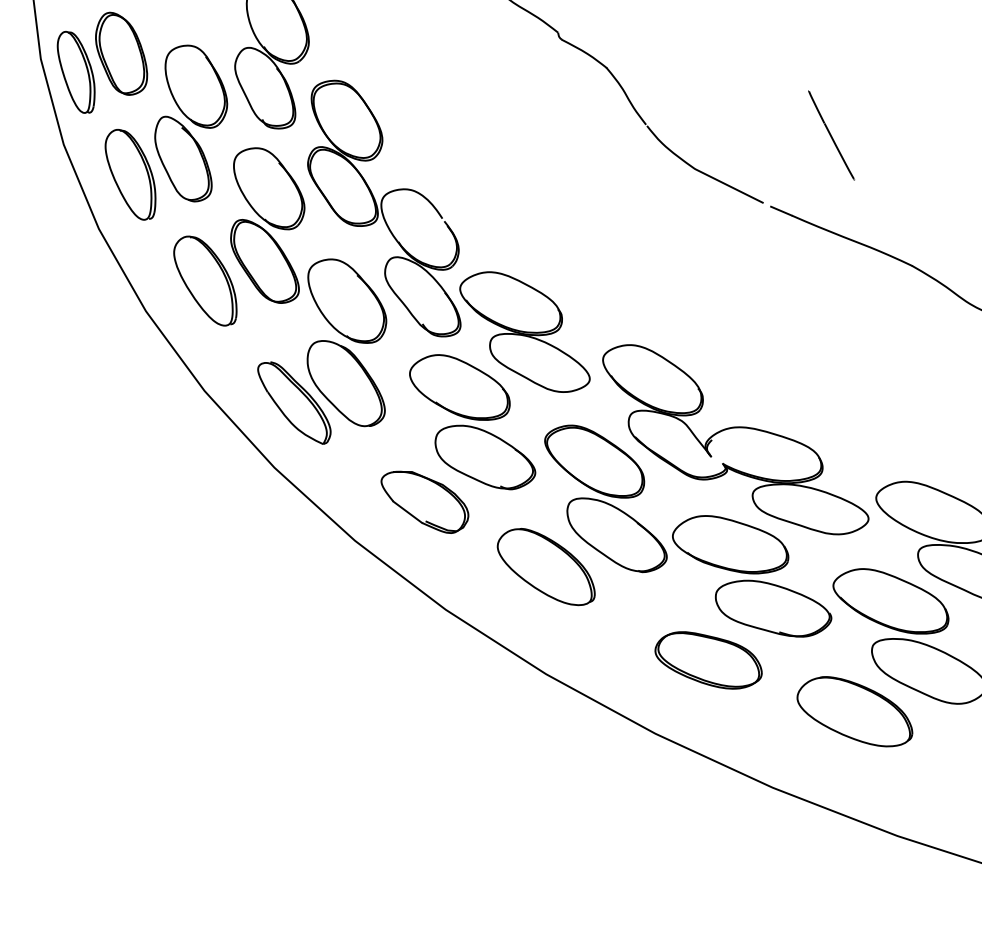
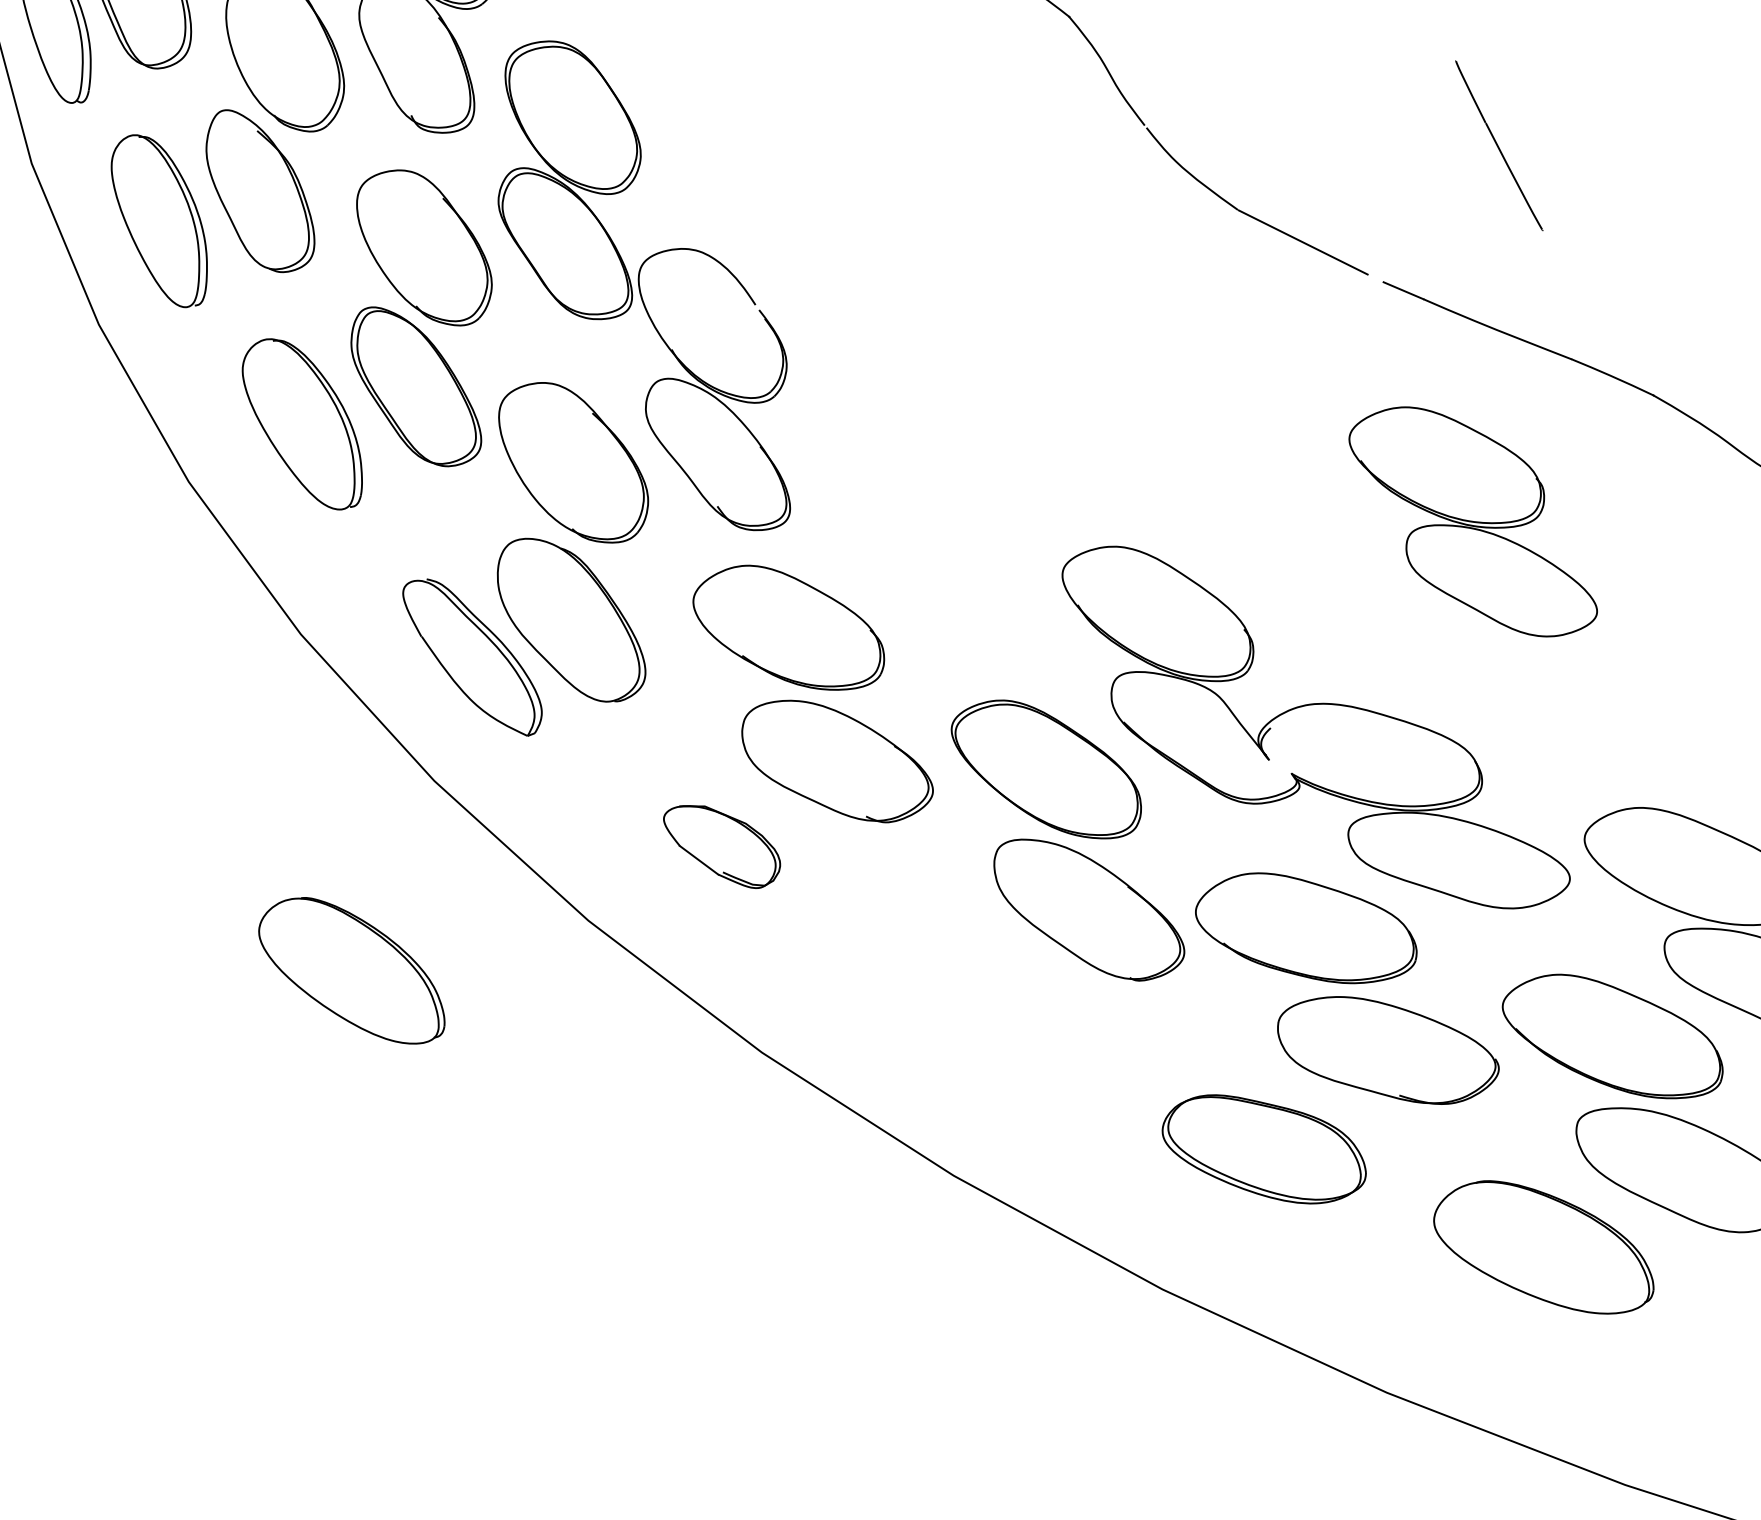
part: (524, 331) -> (1472, 520), moved
part: (424, 501) -> (721, 845), size x0.7
part: (545, 567) -> (350, 971), moved

